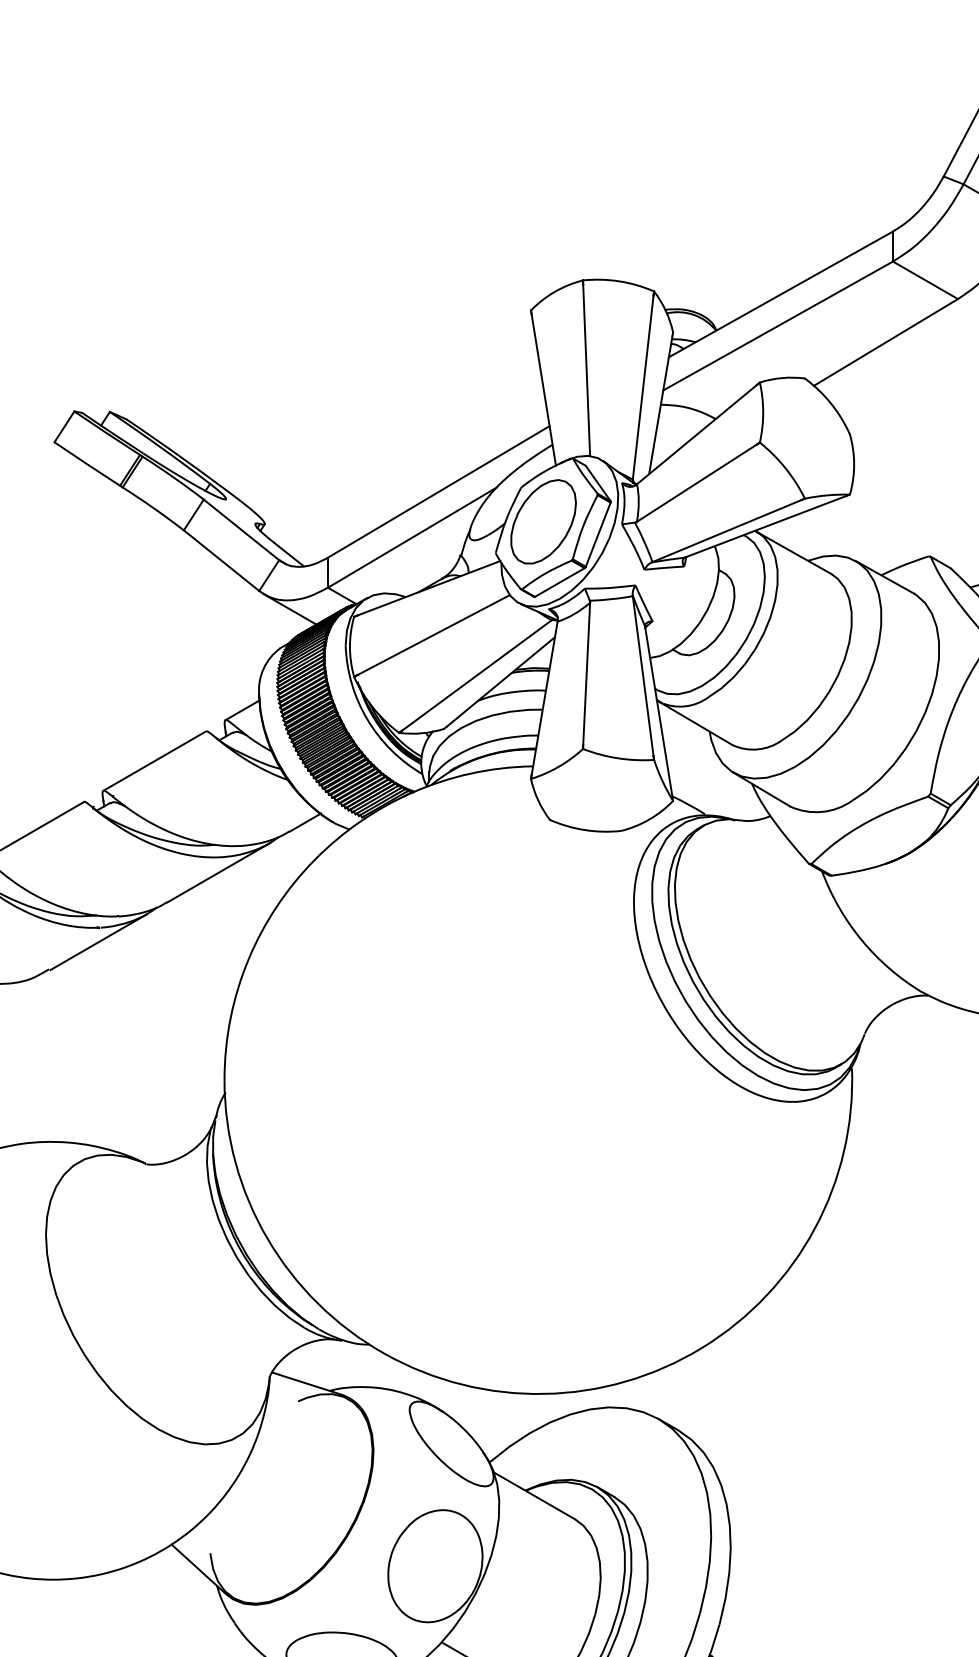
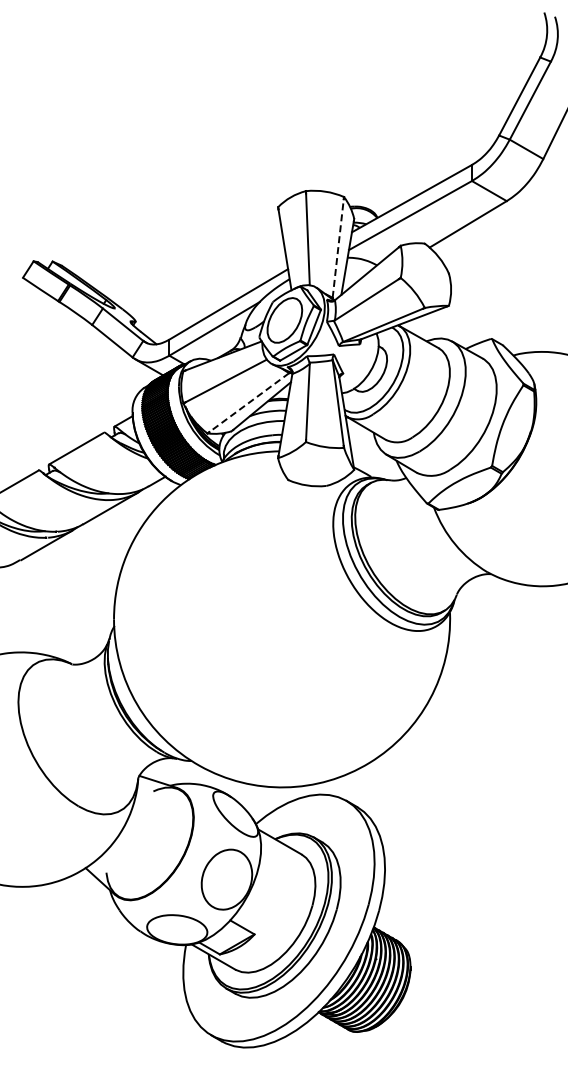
line: (643, 387) -> (338, 248), solid -> dashed
line: (477, 675) -> (249, 402), solid -> dashed

